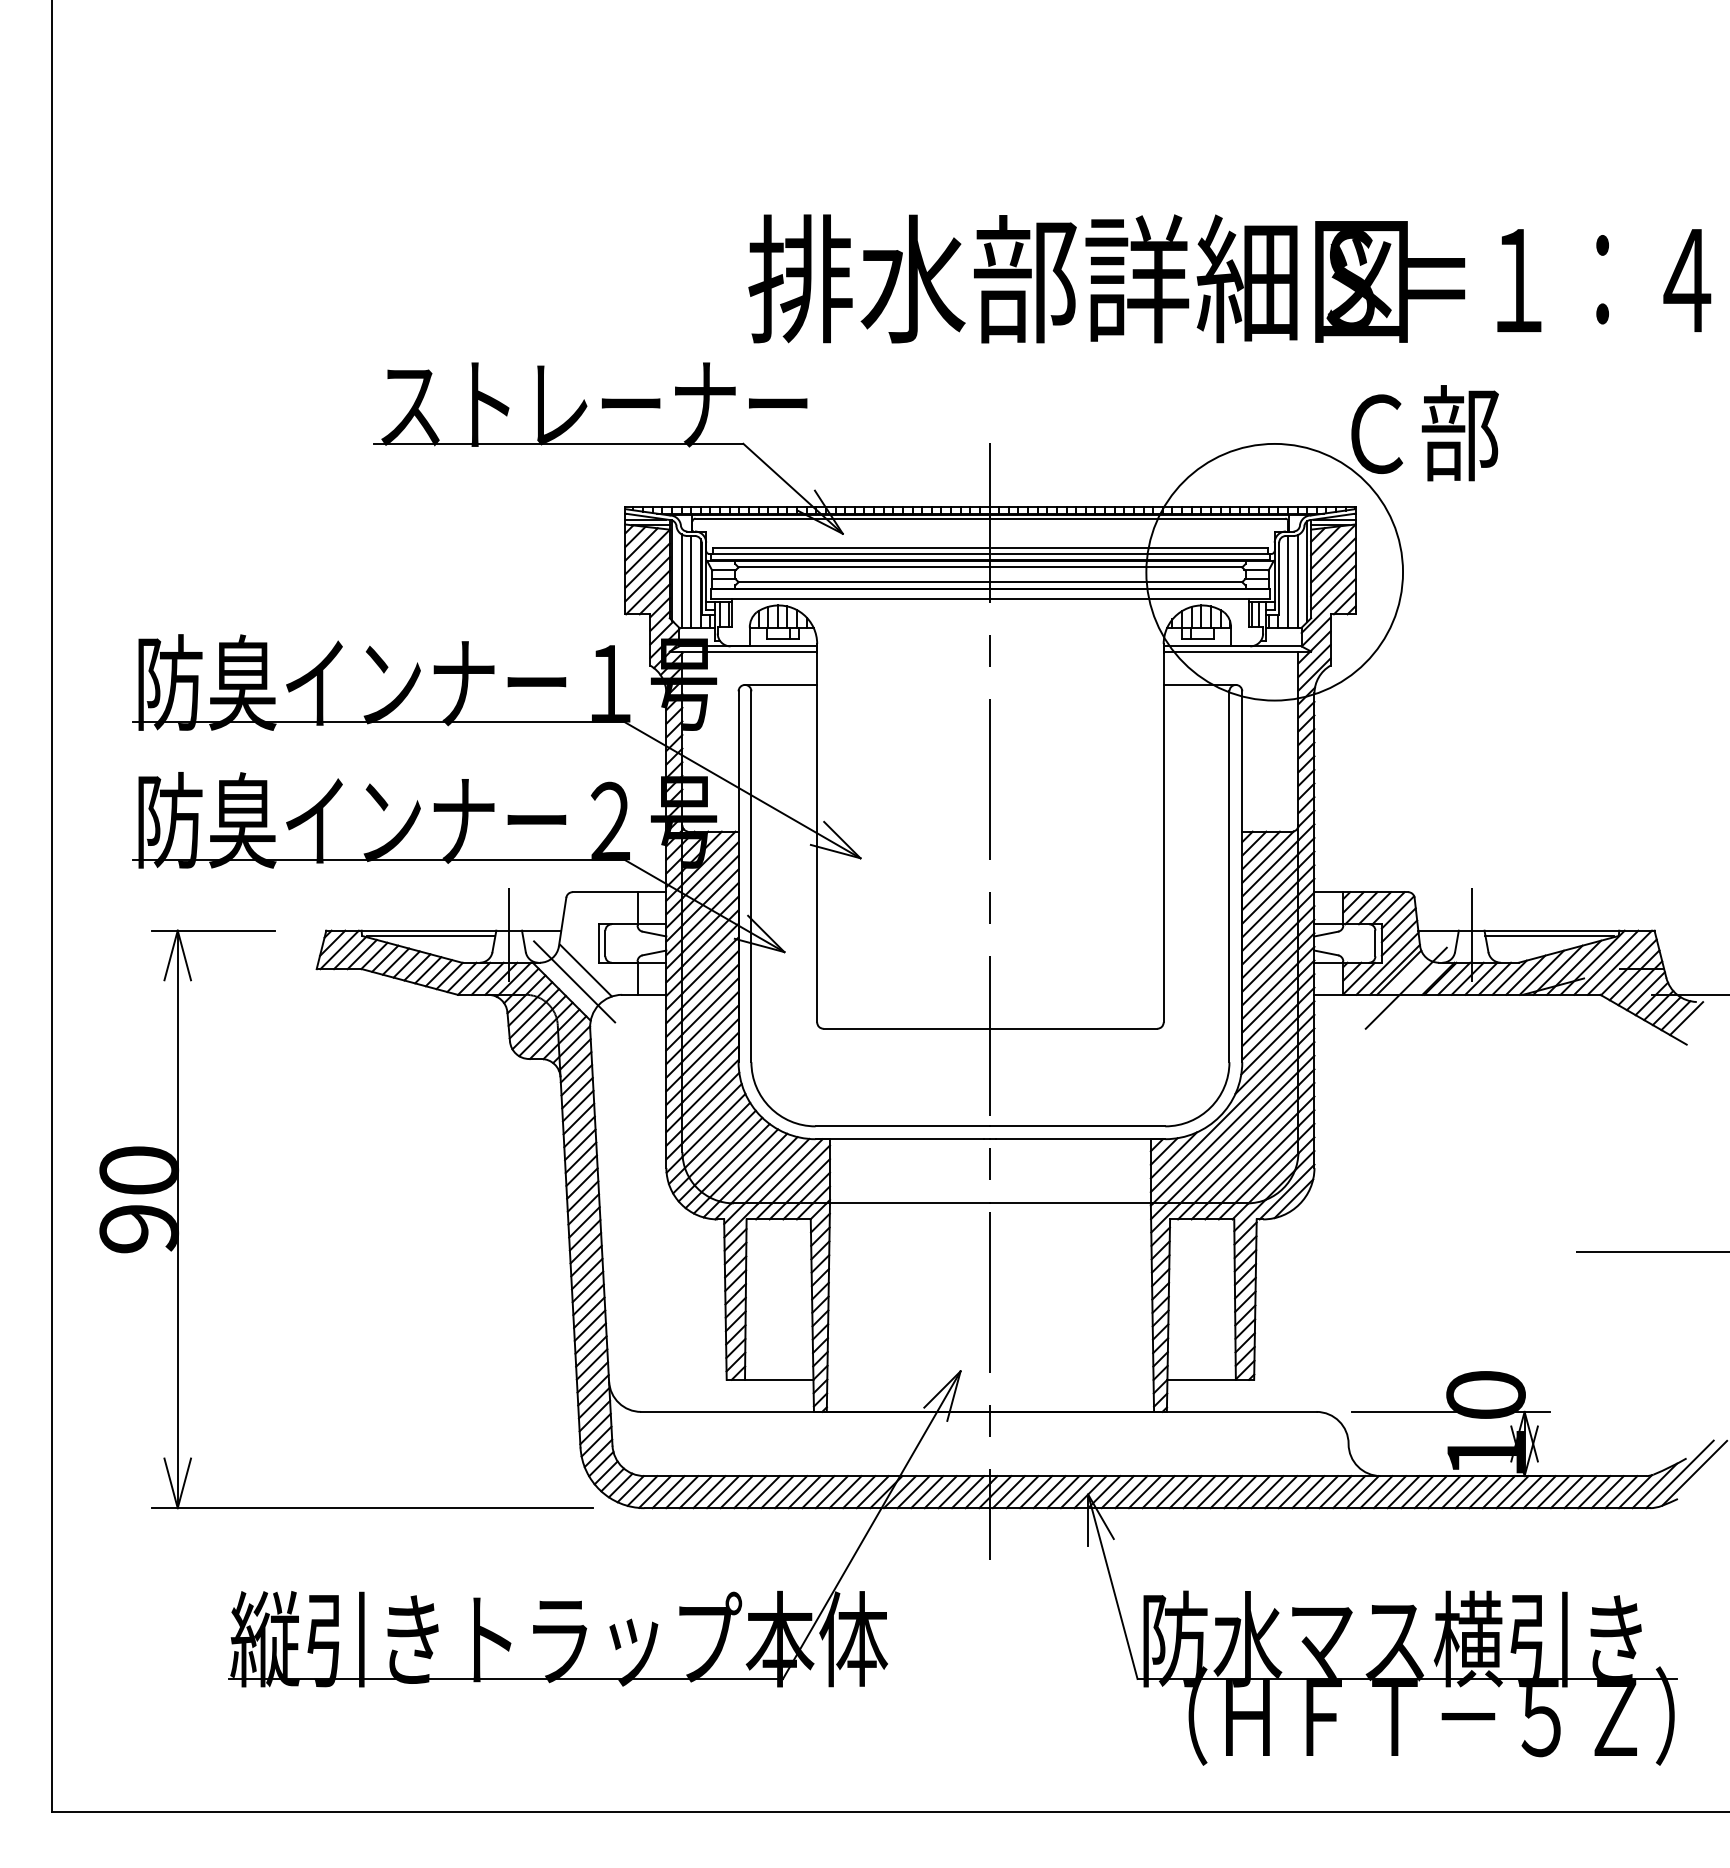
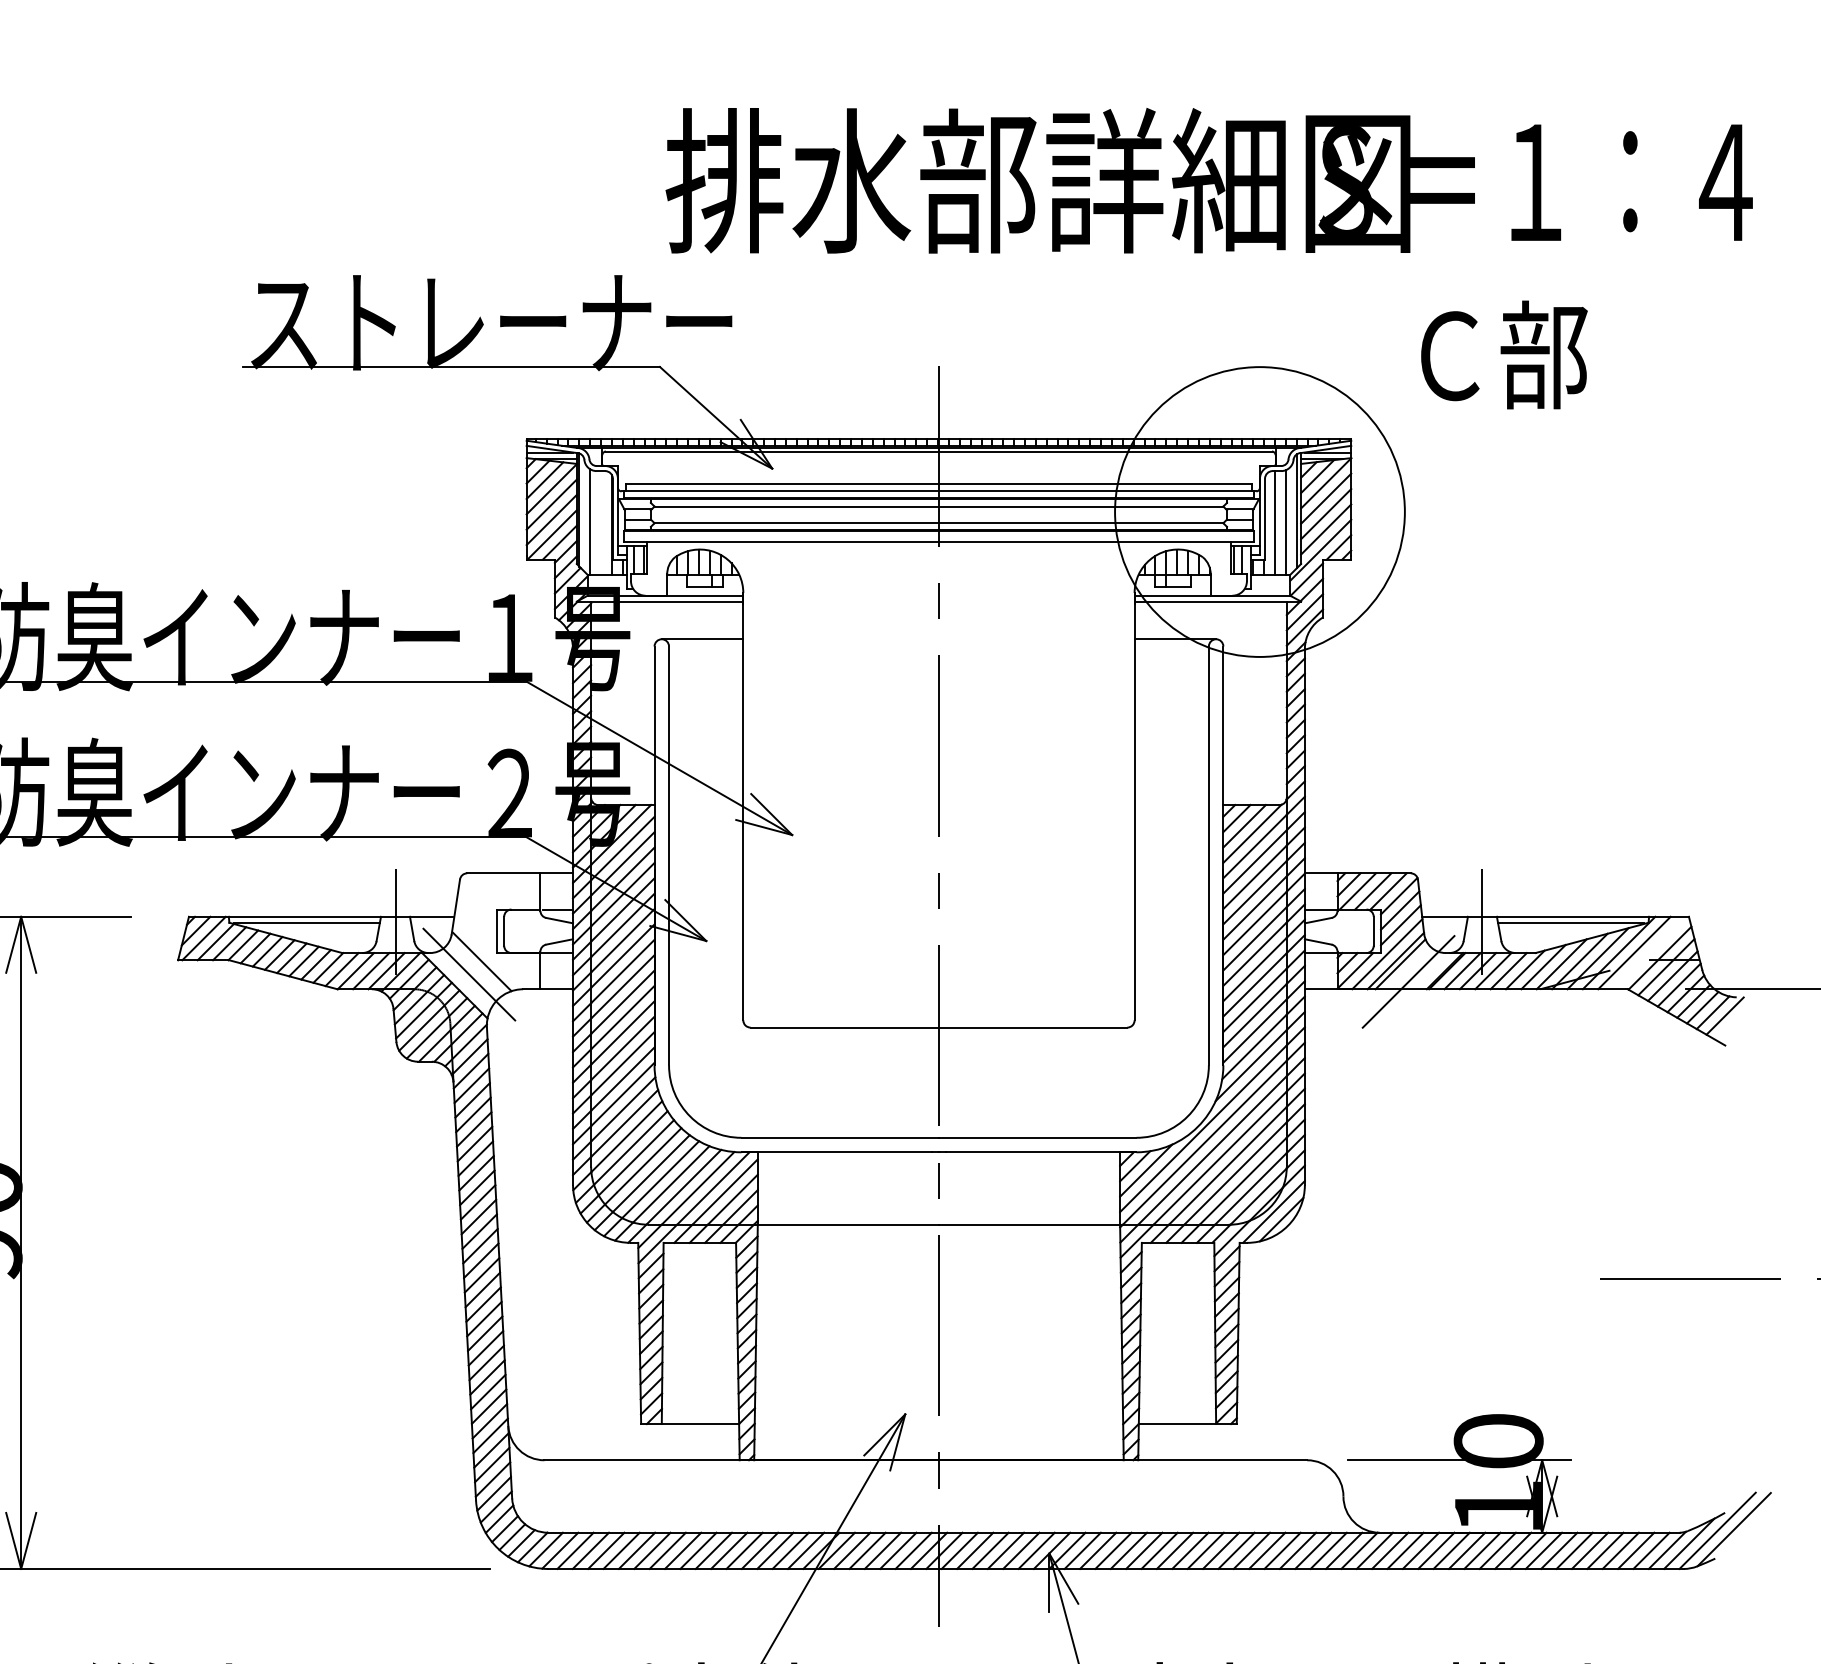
text: (1424, 433) -> (1503, 355), moved
line: (691, 581) -> (601, 522), removed
line: (1619, 962) -> (1649, 952), removed

